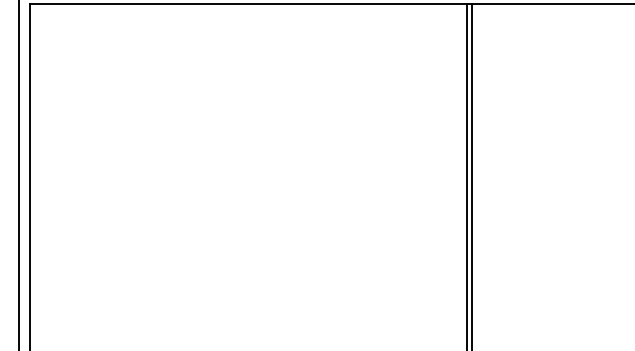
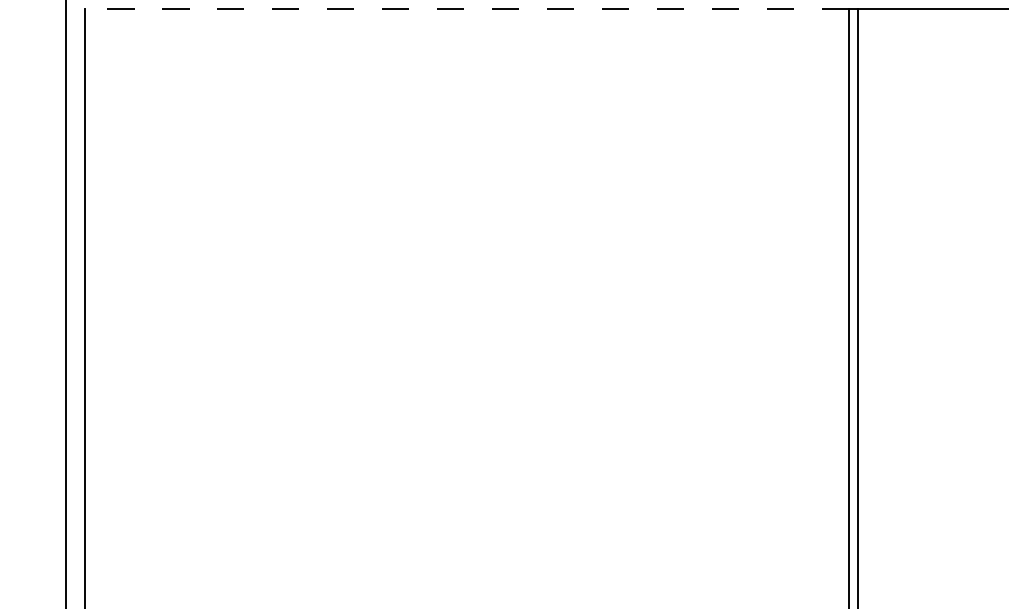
line: (248, 4) -> (467, 9), solid -> dashed

